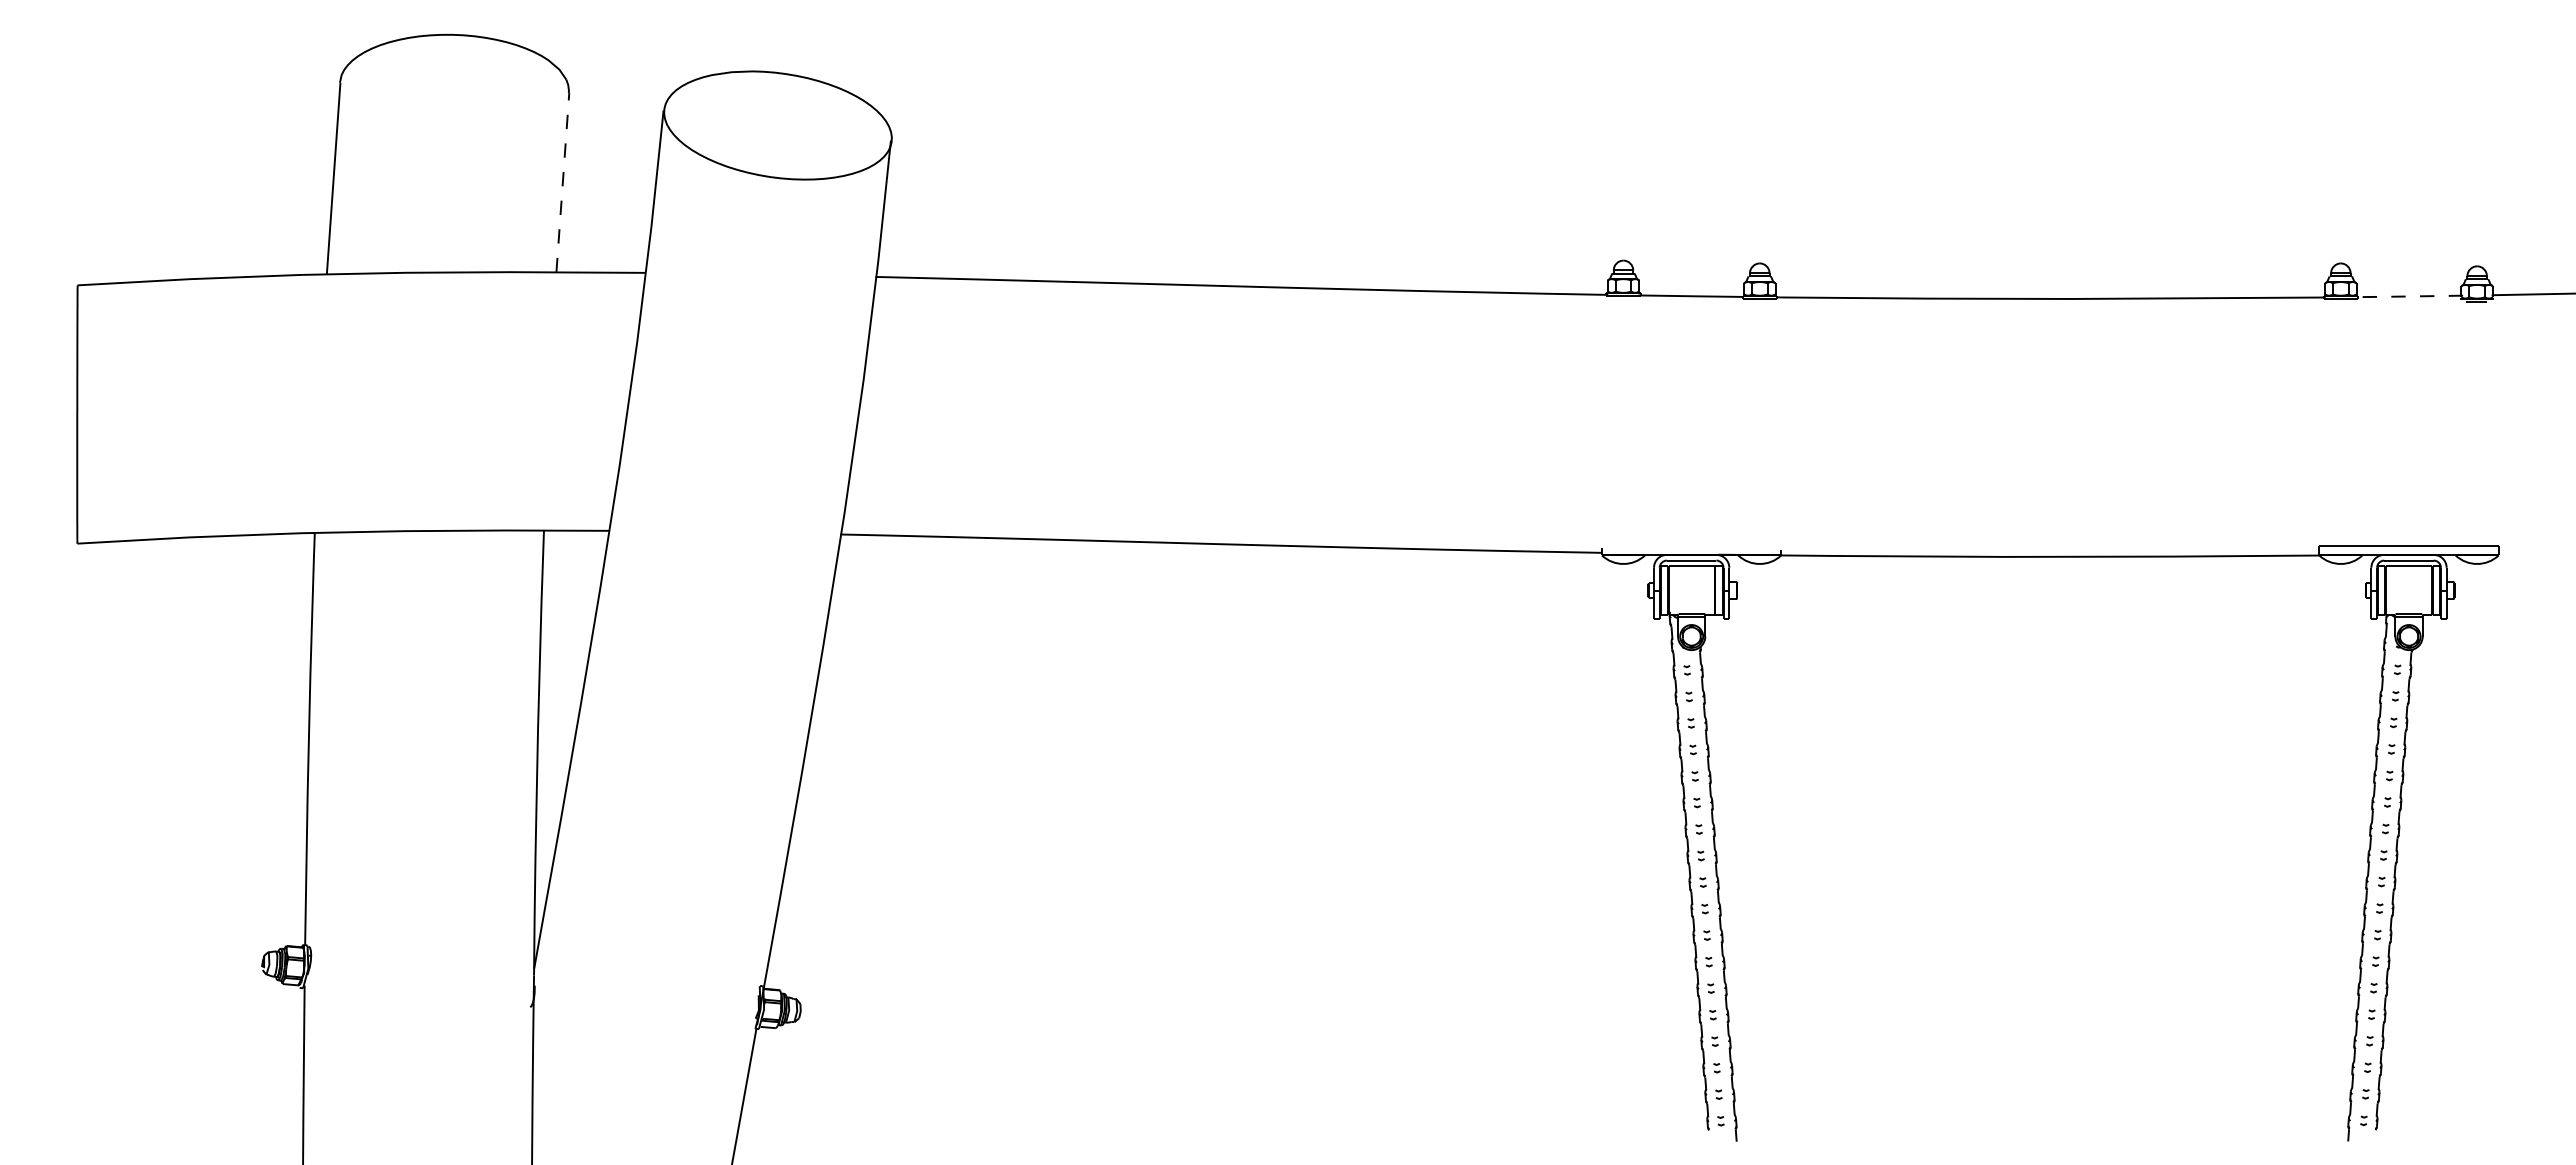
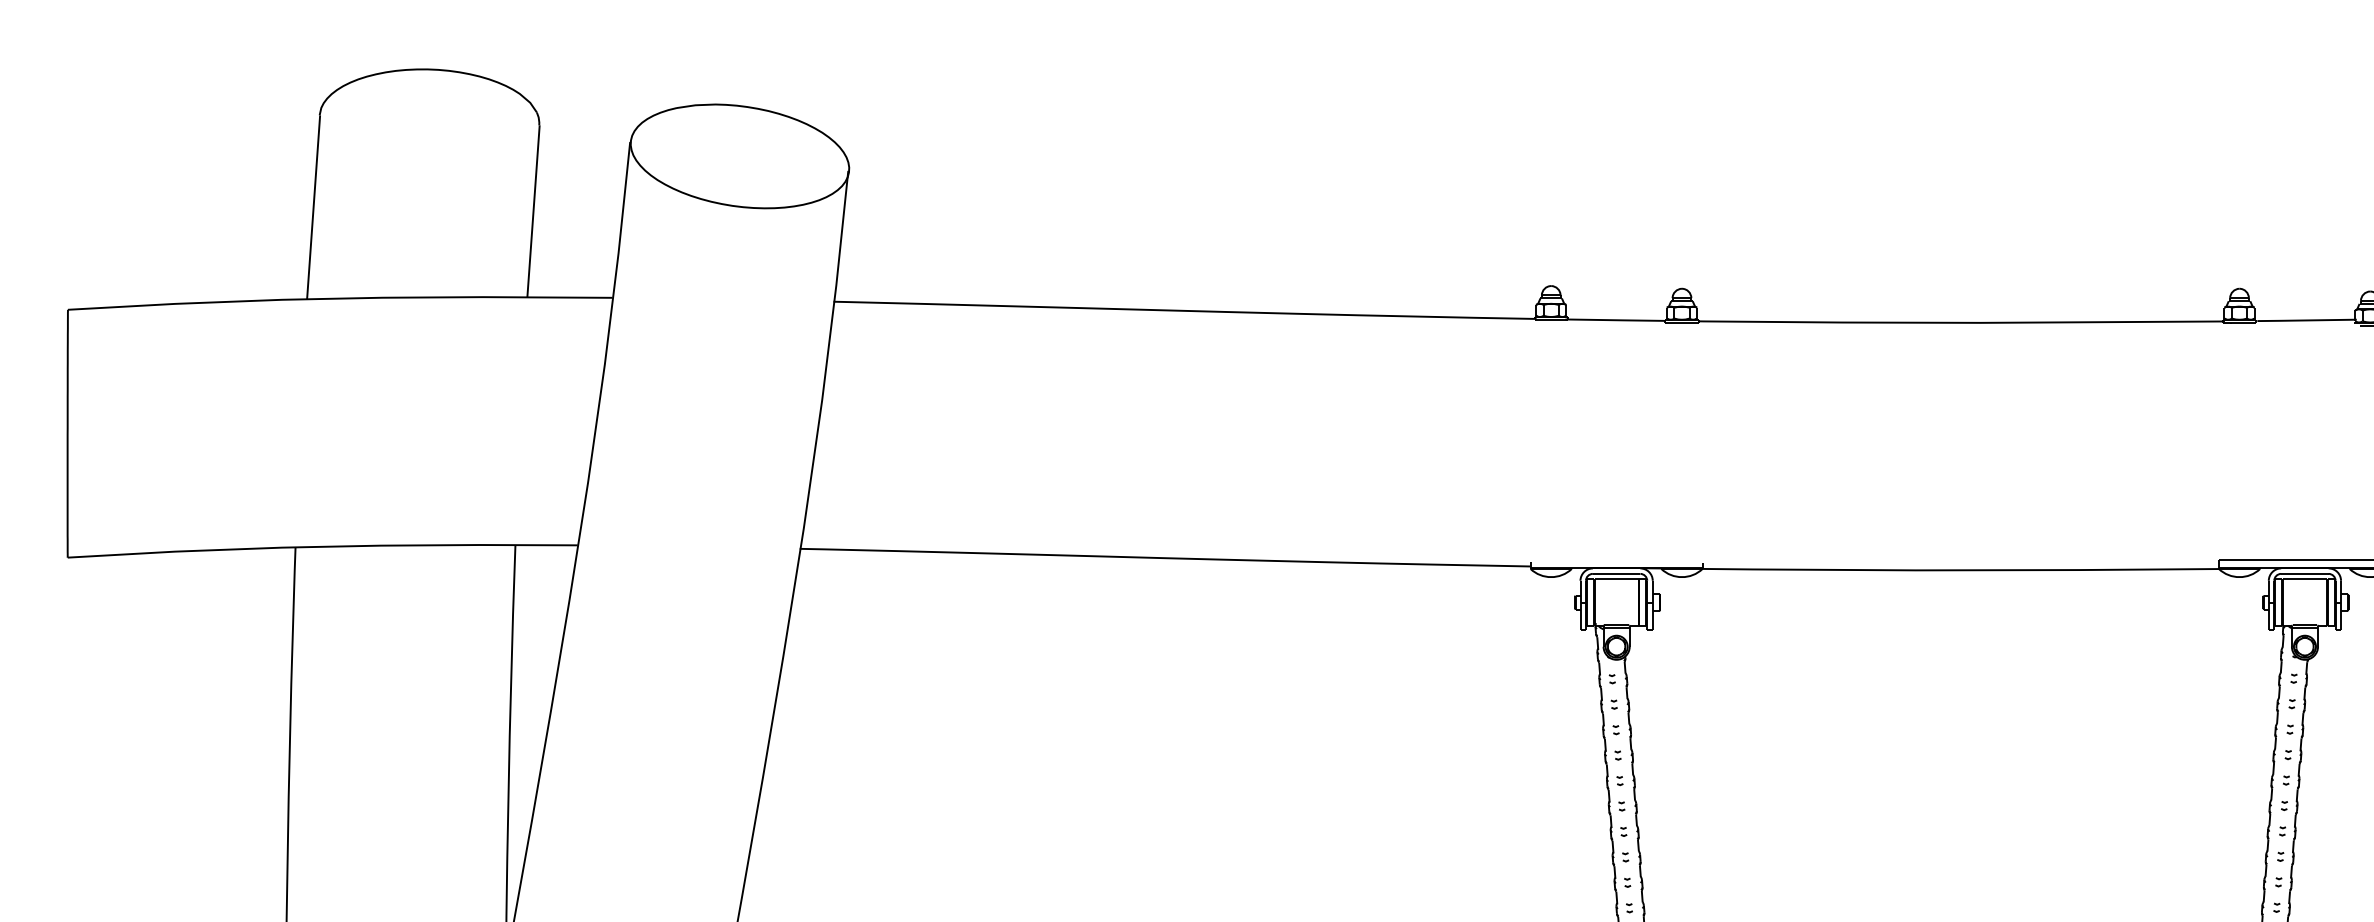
line: (562, 182) -> (533, 211), dashed -> solid
line: (2410, 296) -> (2306, 320), dashed -> solid

